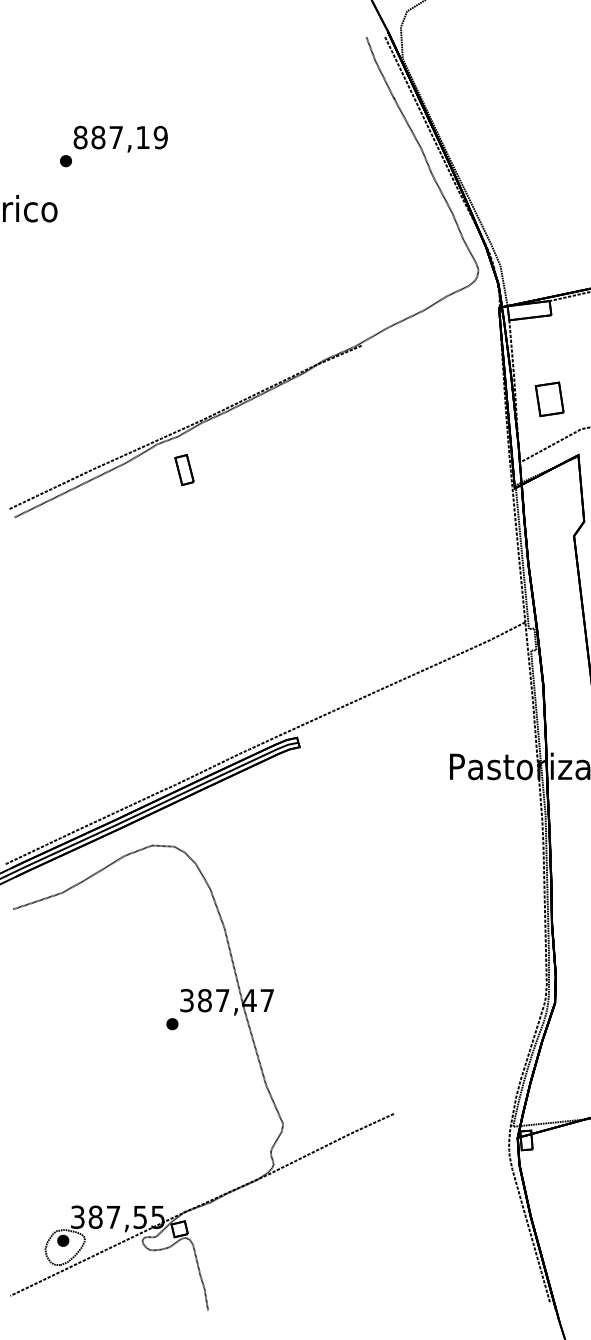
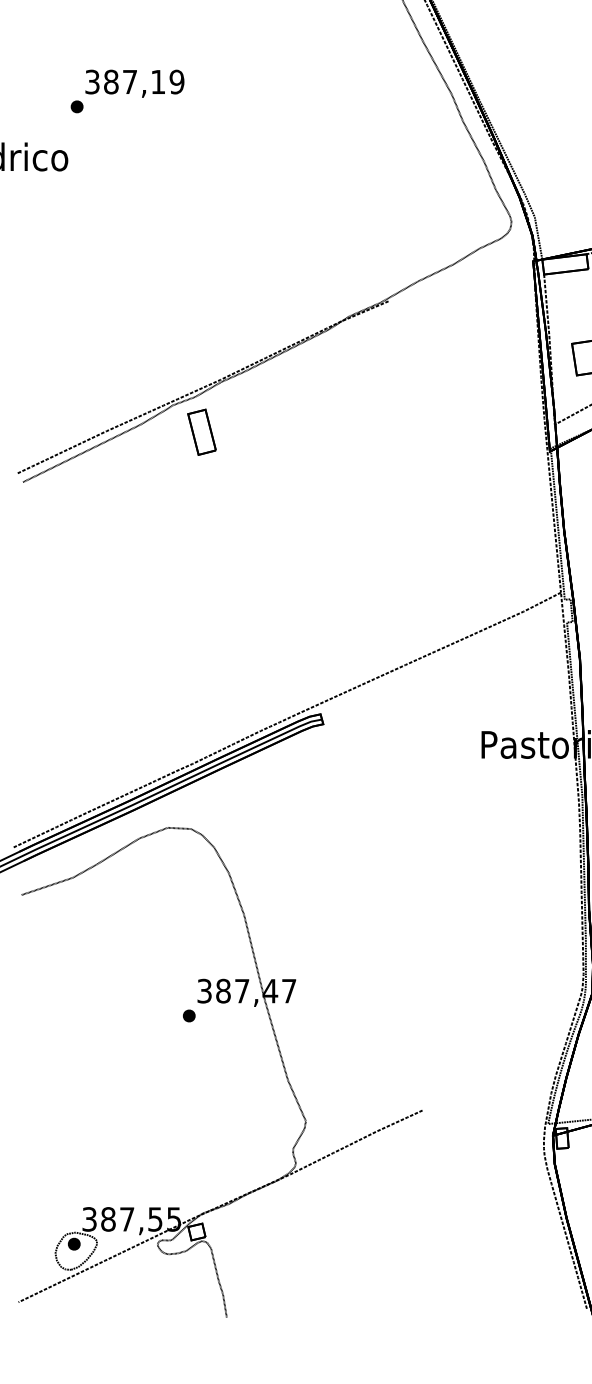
text: (80, 137) -> (92, 81), 887,19 -> 387,19
part: (184, 469) -> (201, 431), size x1.43

